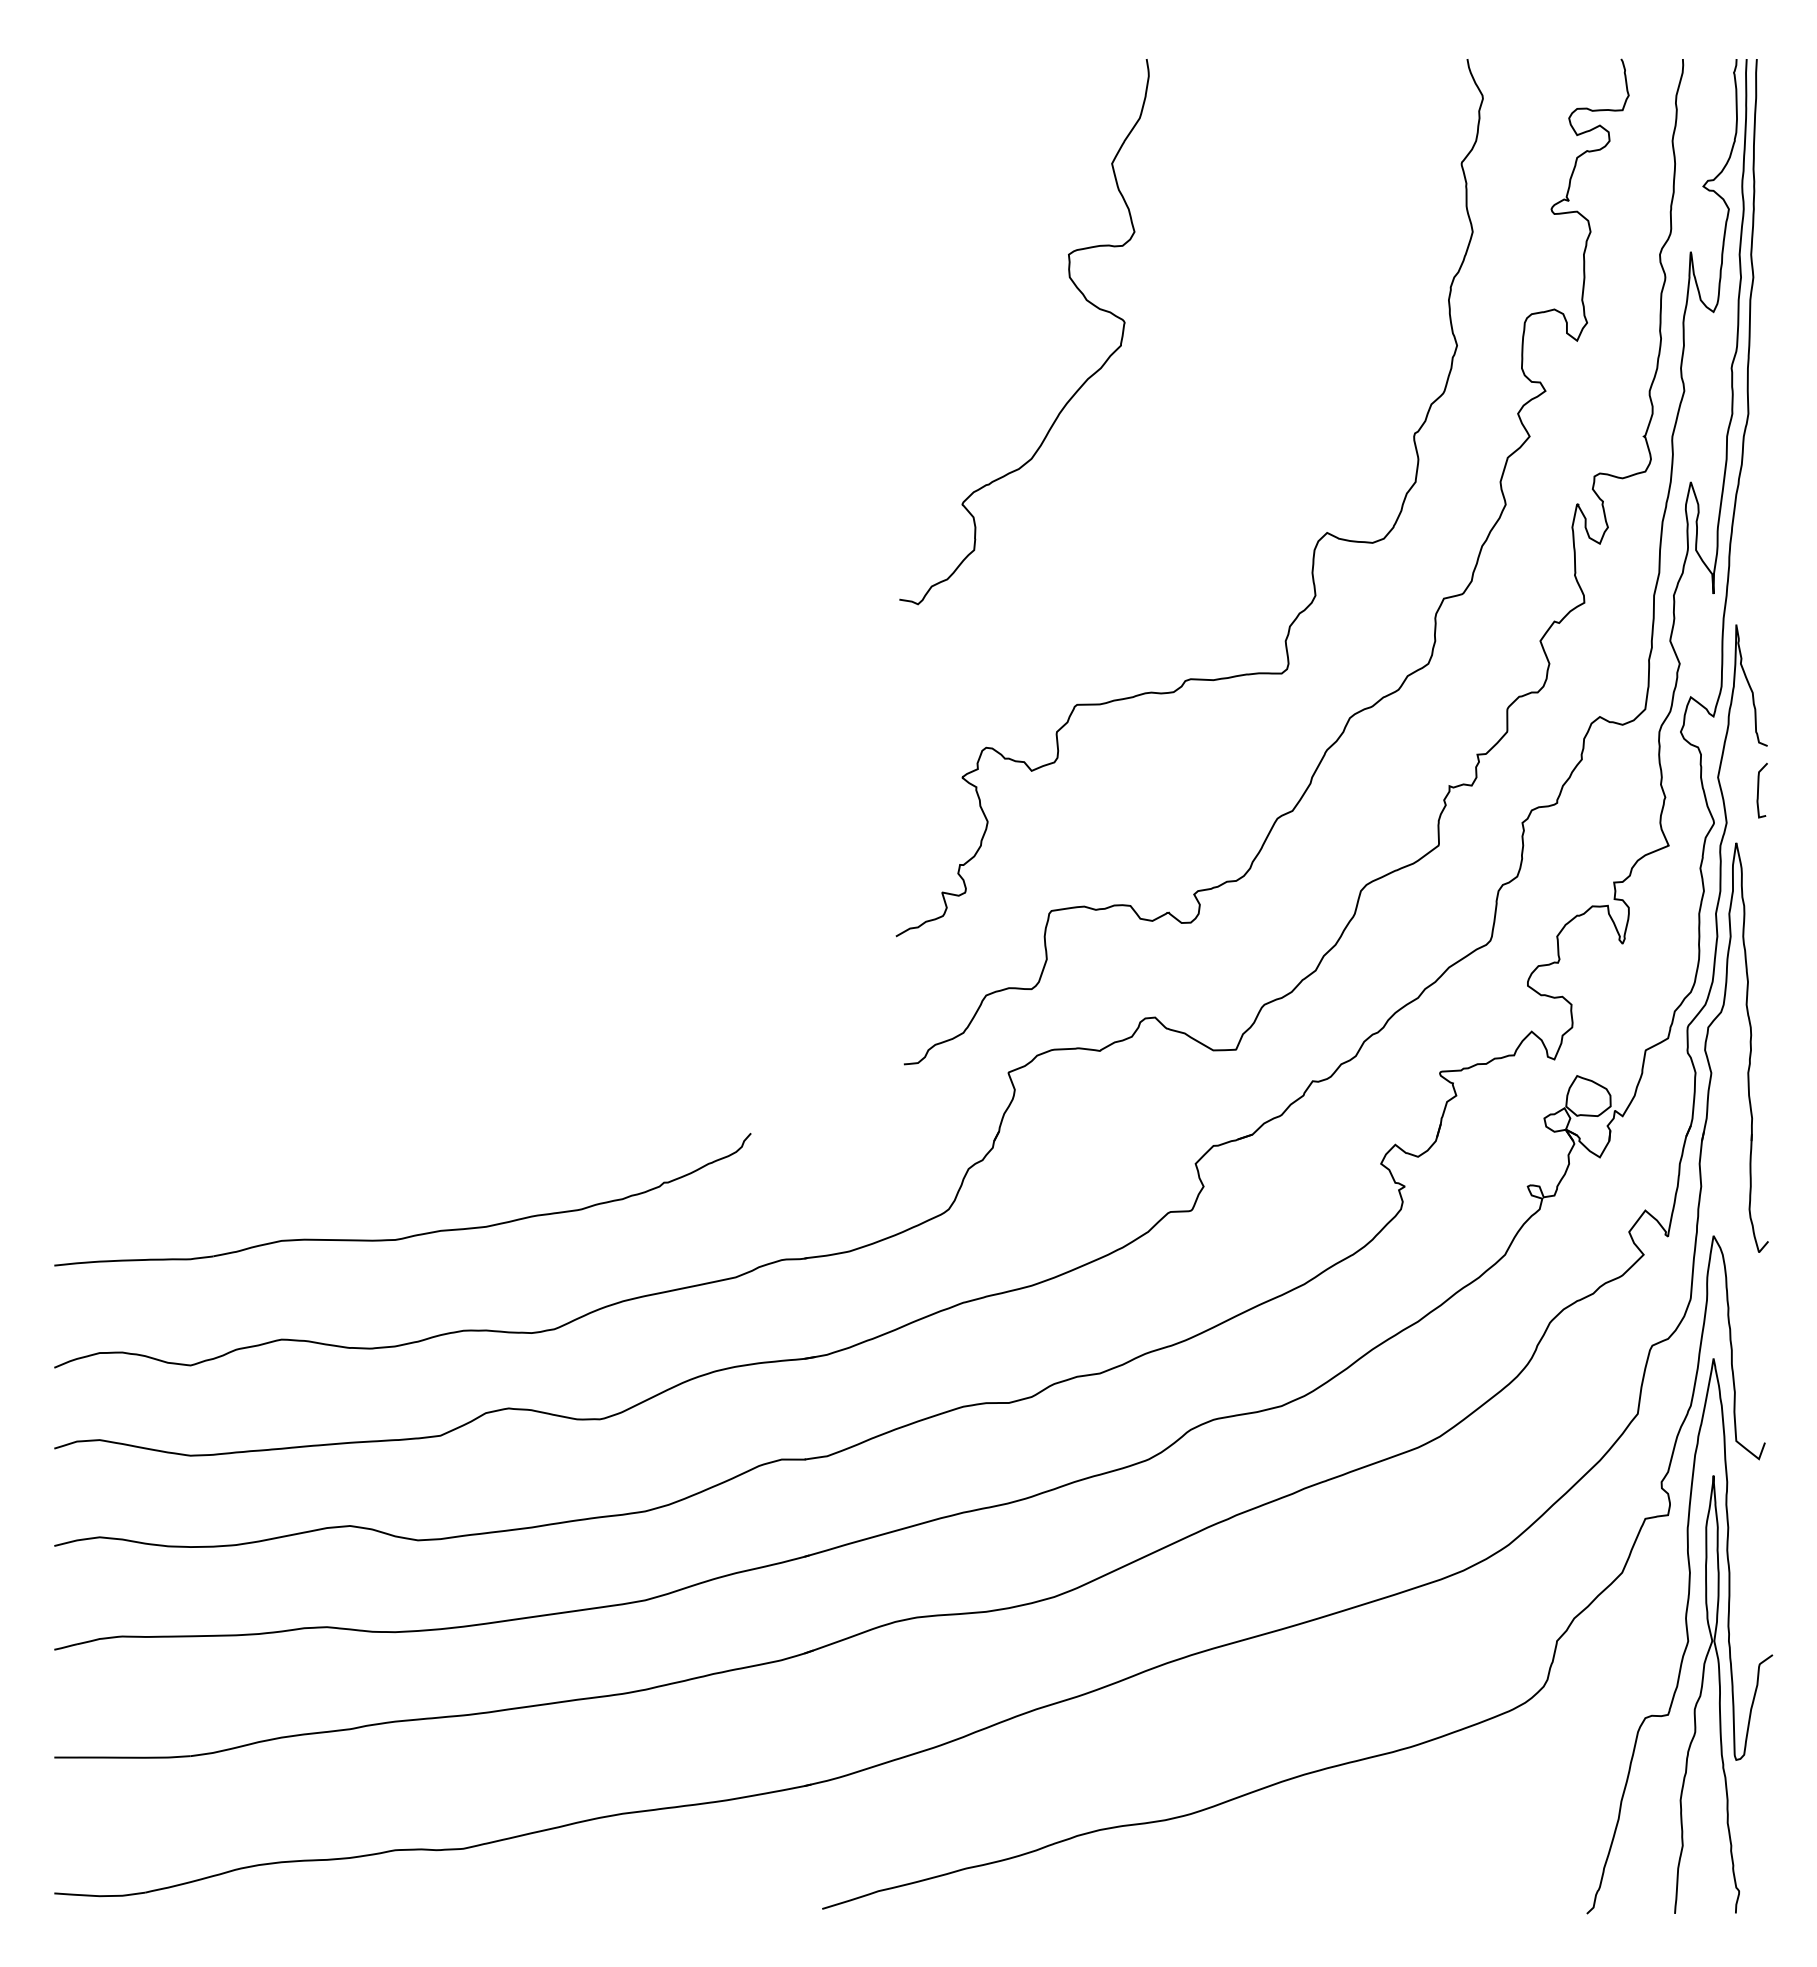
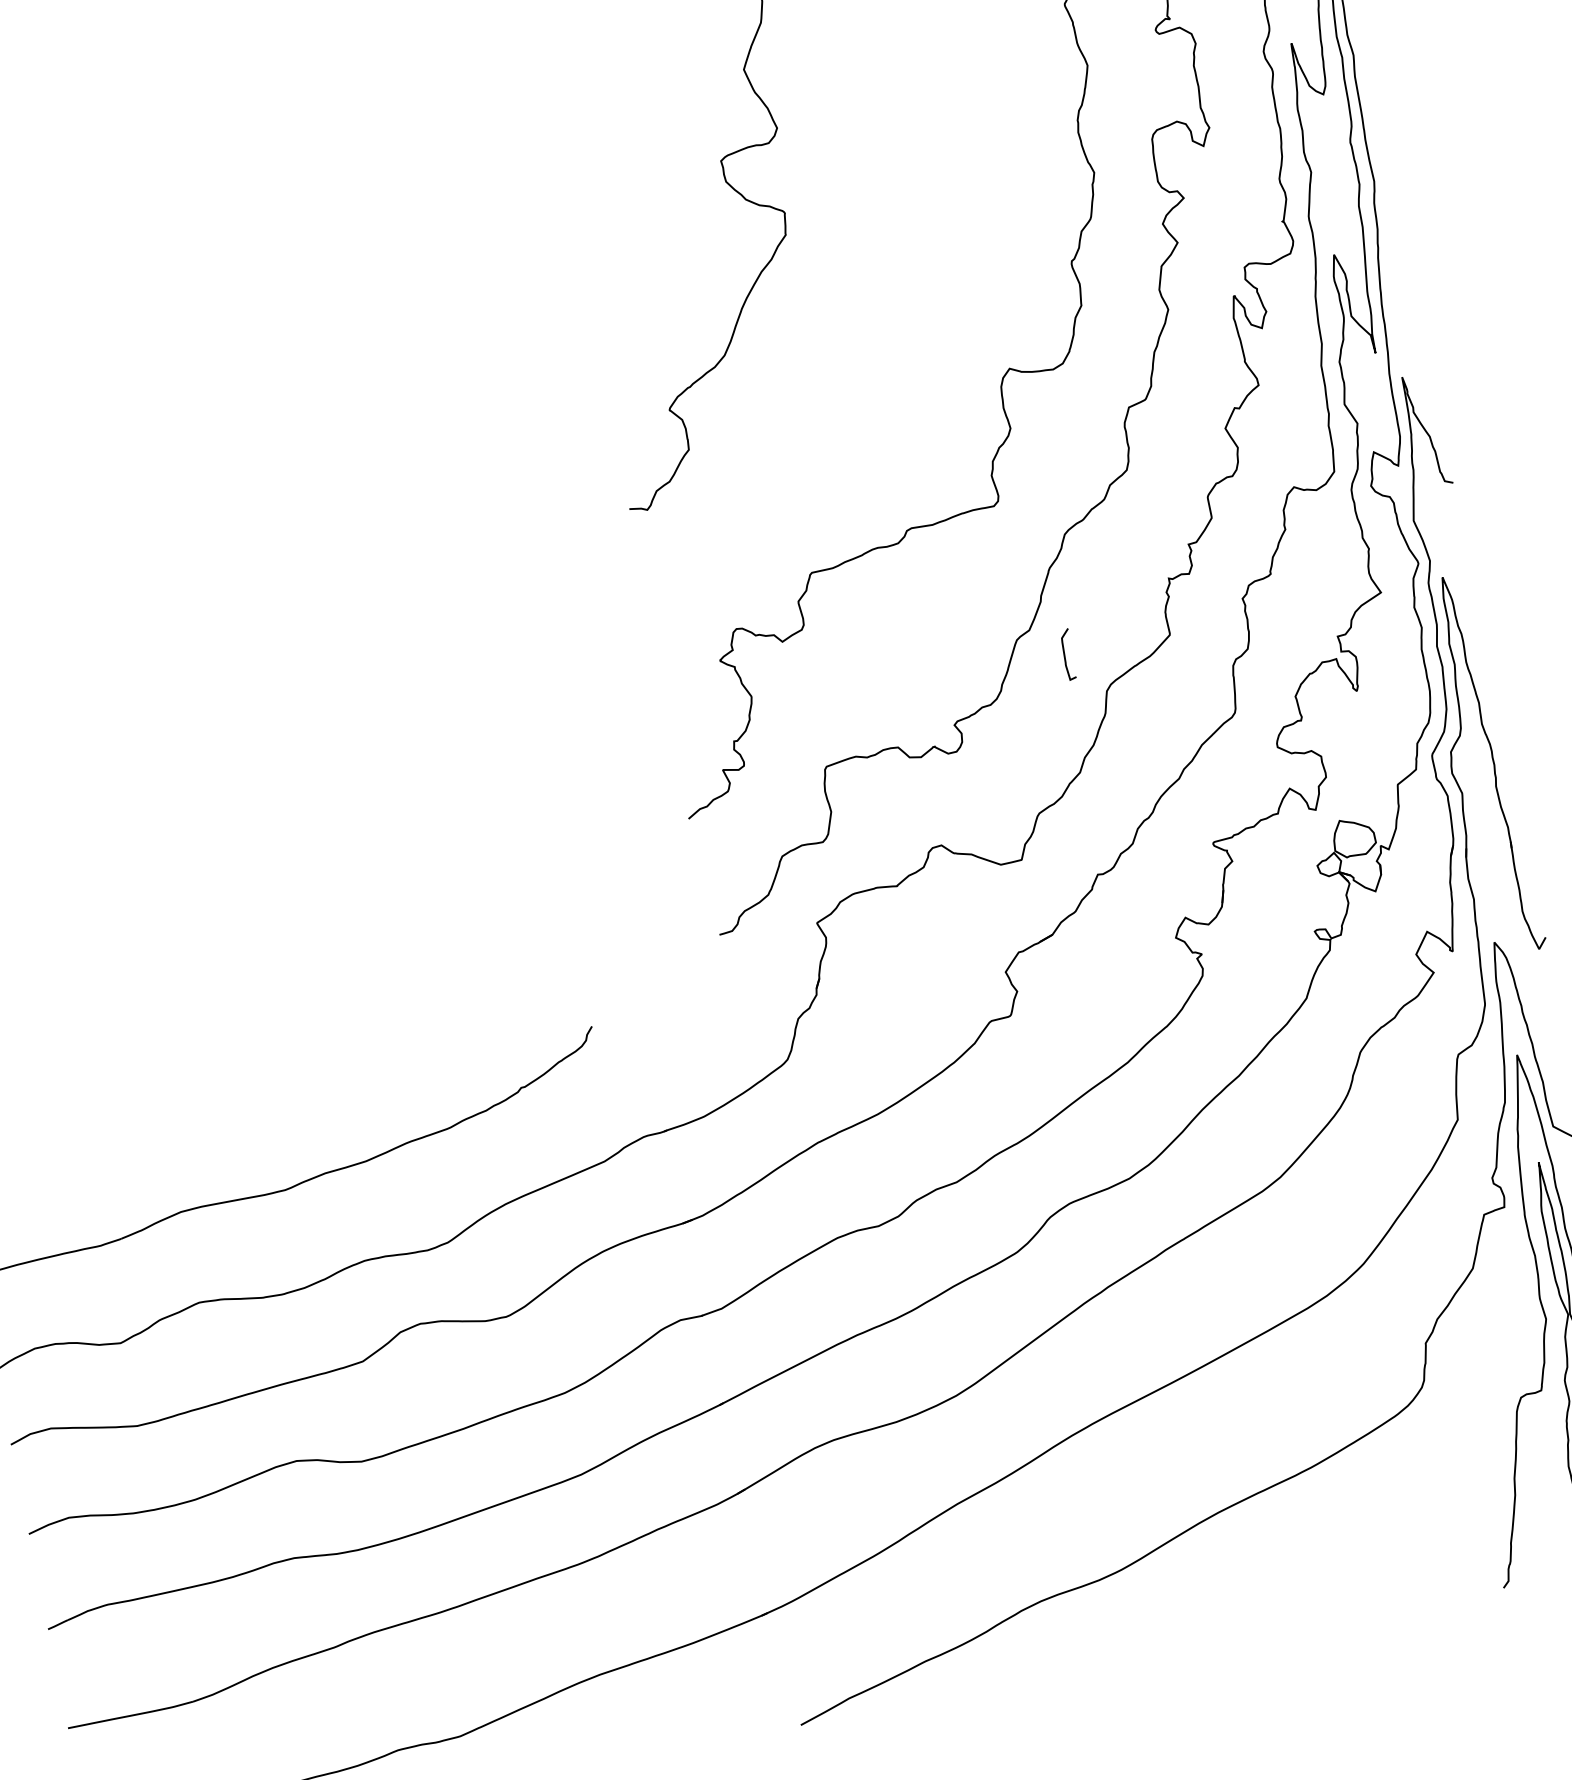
curve: (1758, 790) -> (1064, 655), moved

